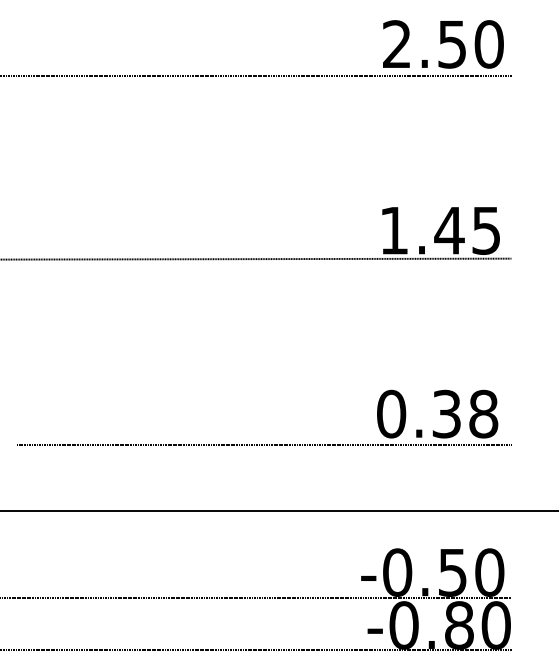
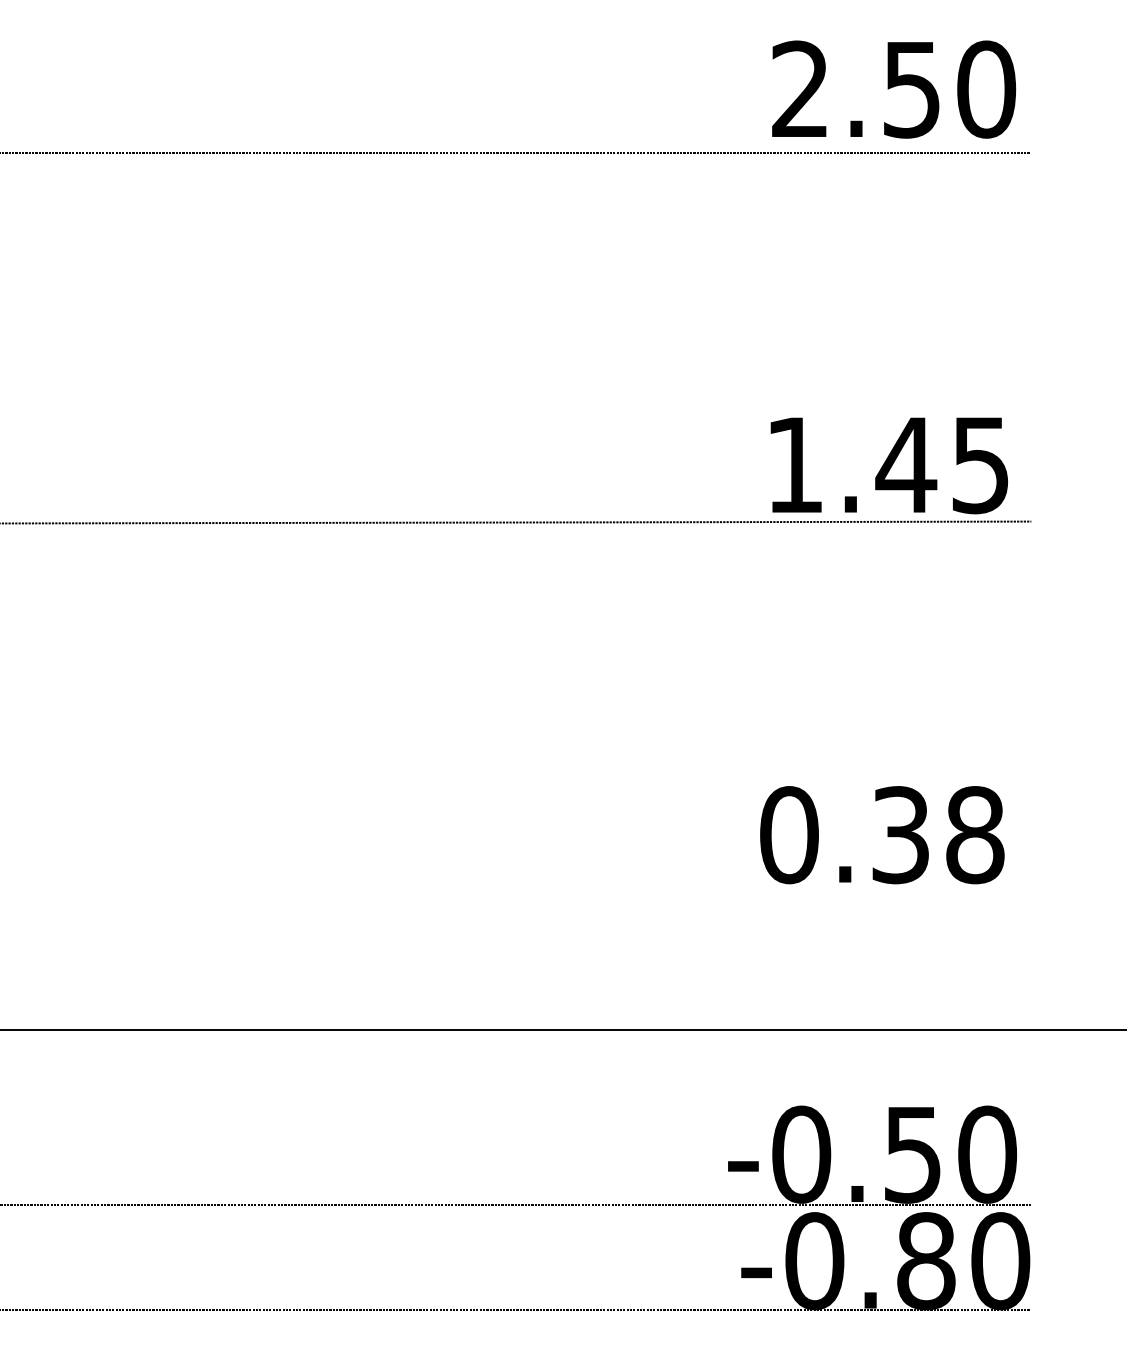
line: (264, 444) -> (533, 896), removed

